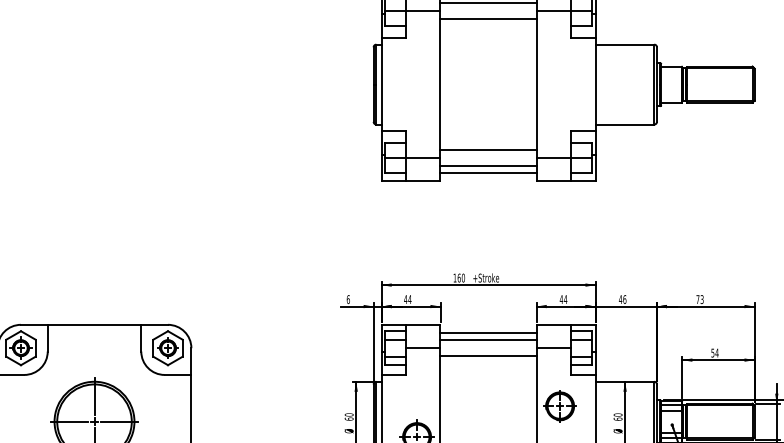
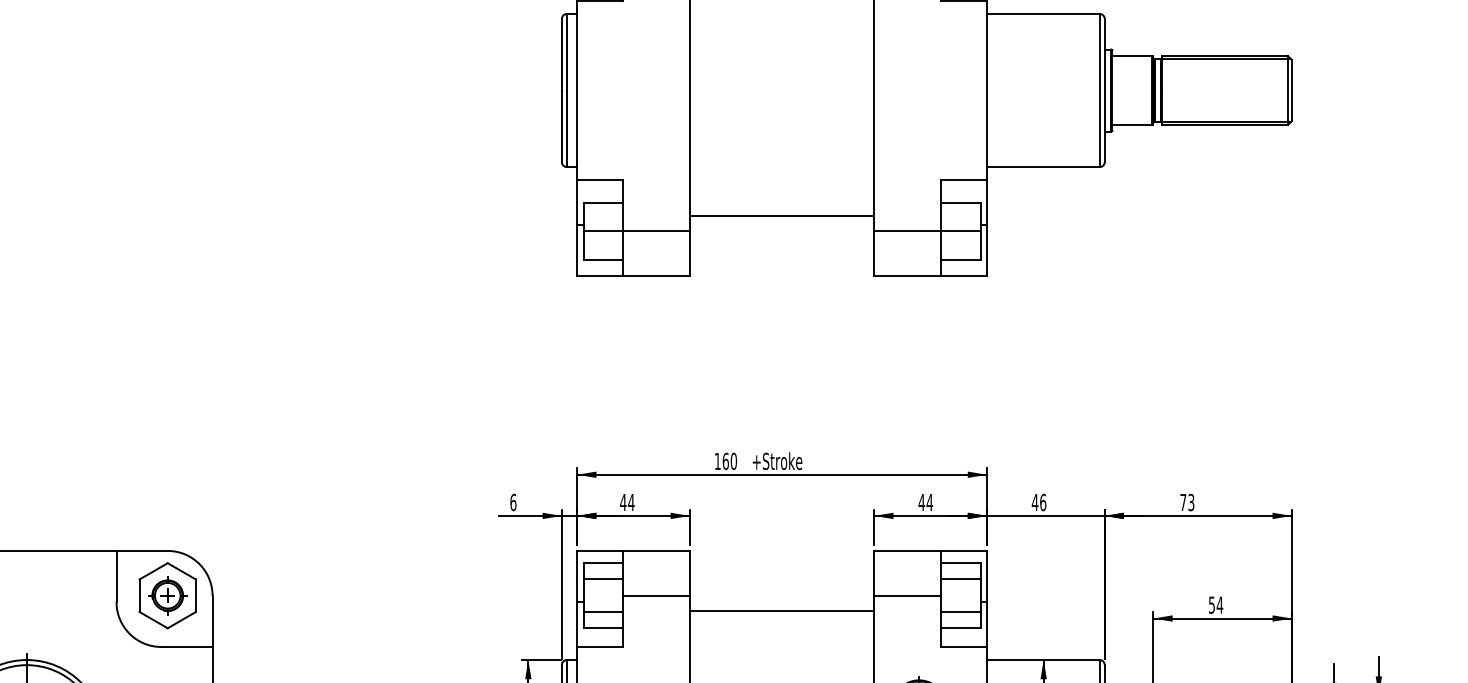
line: (488, 166) -> (781, 247), removed
line: (488, 173) -> (781, 260), removed
line: (488, 332) -> (781, 565), removed
line: (488, 340) -> (781, 580), removed

